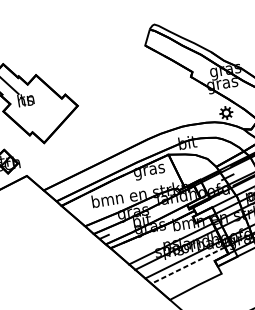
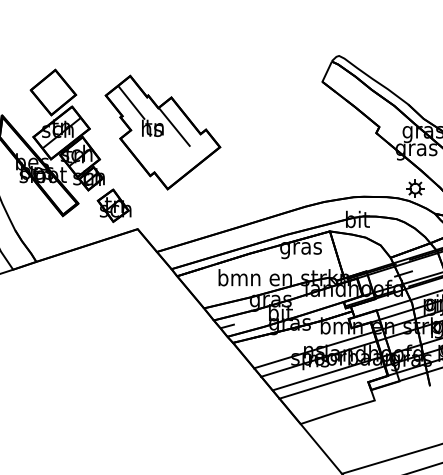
line: (41, 96) -> (174, 126), added
line: (187, 265) -> (331, 382), dashed -> solid

